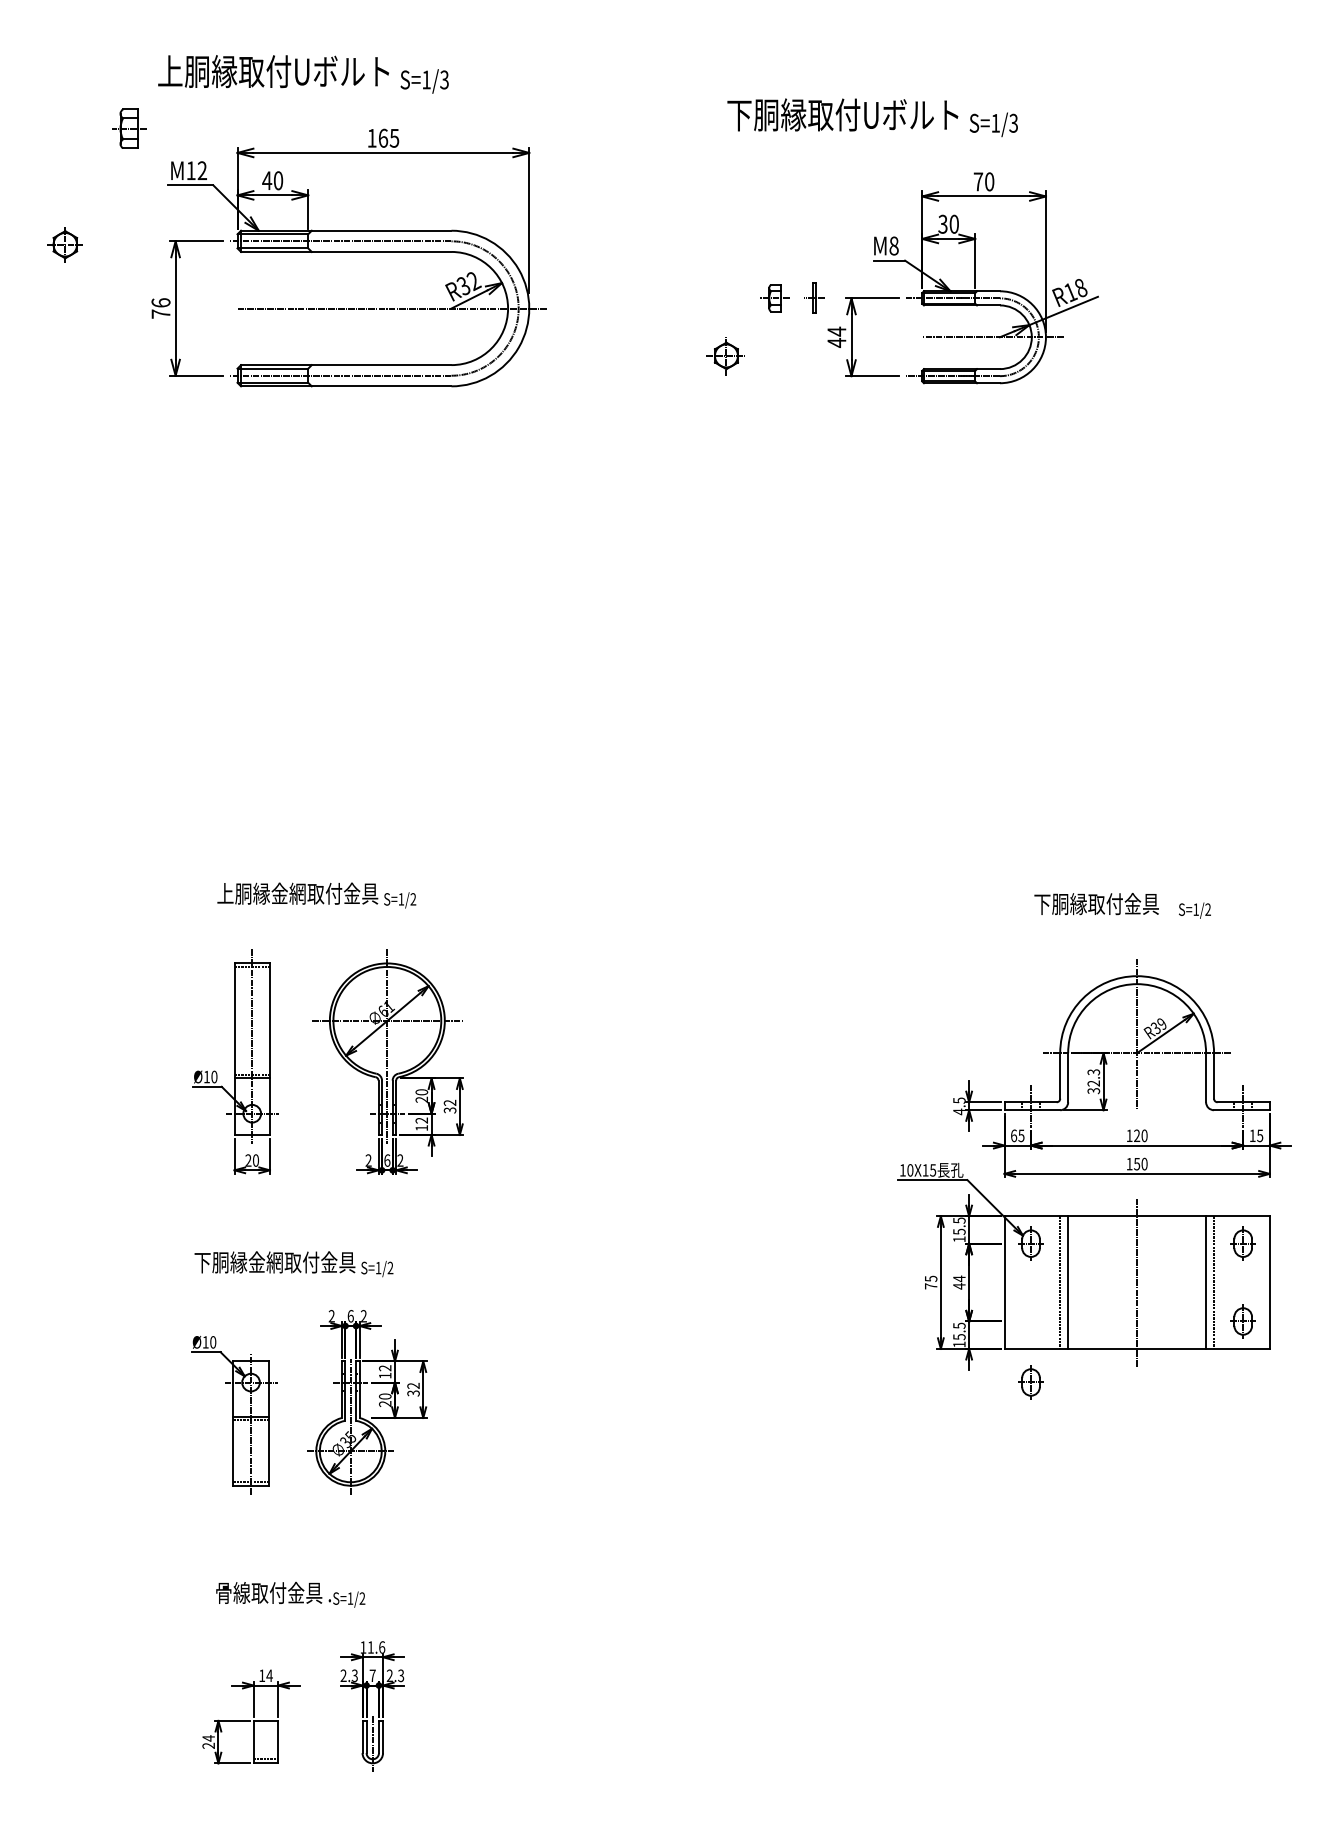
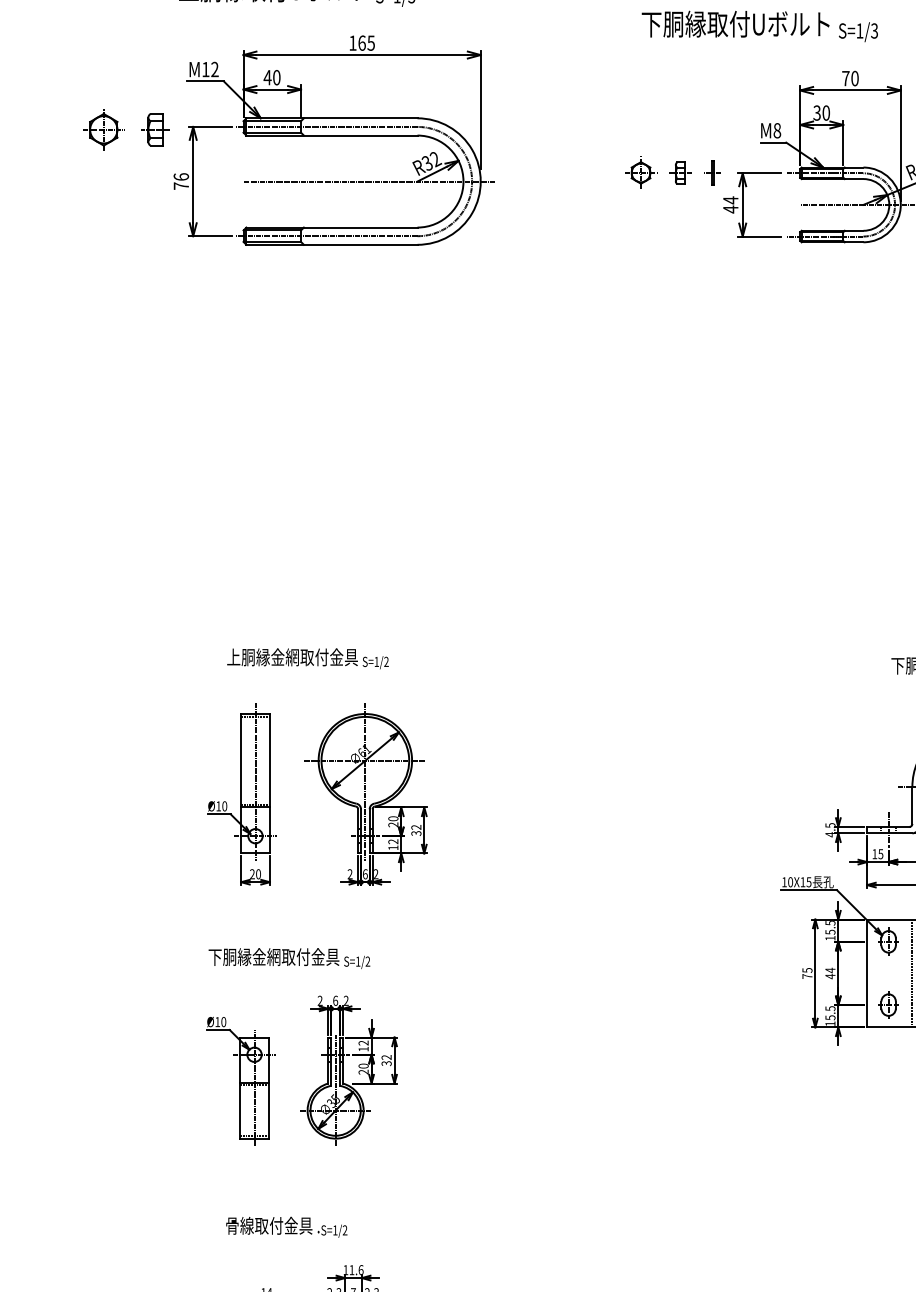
part: (129, 128) -> (155, 129), moved
part: (64, 244) -> (102, 129), size x1.43
part: (725, 356) -> (640, 173), moved
text: (1014, 1135) -> (875, 853), 65 -> 15
part: (1030, 1382) -> (888, 1005), moved

